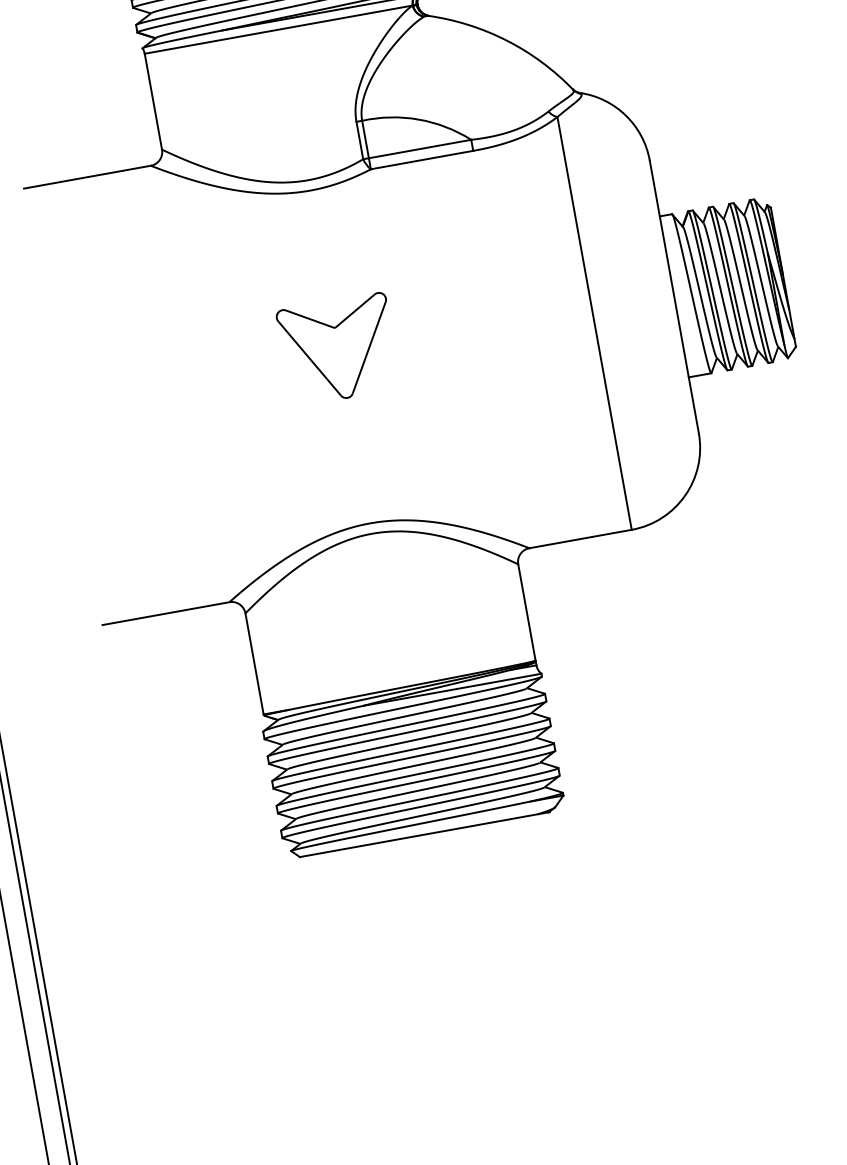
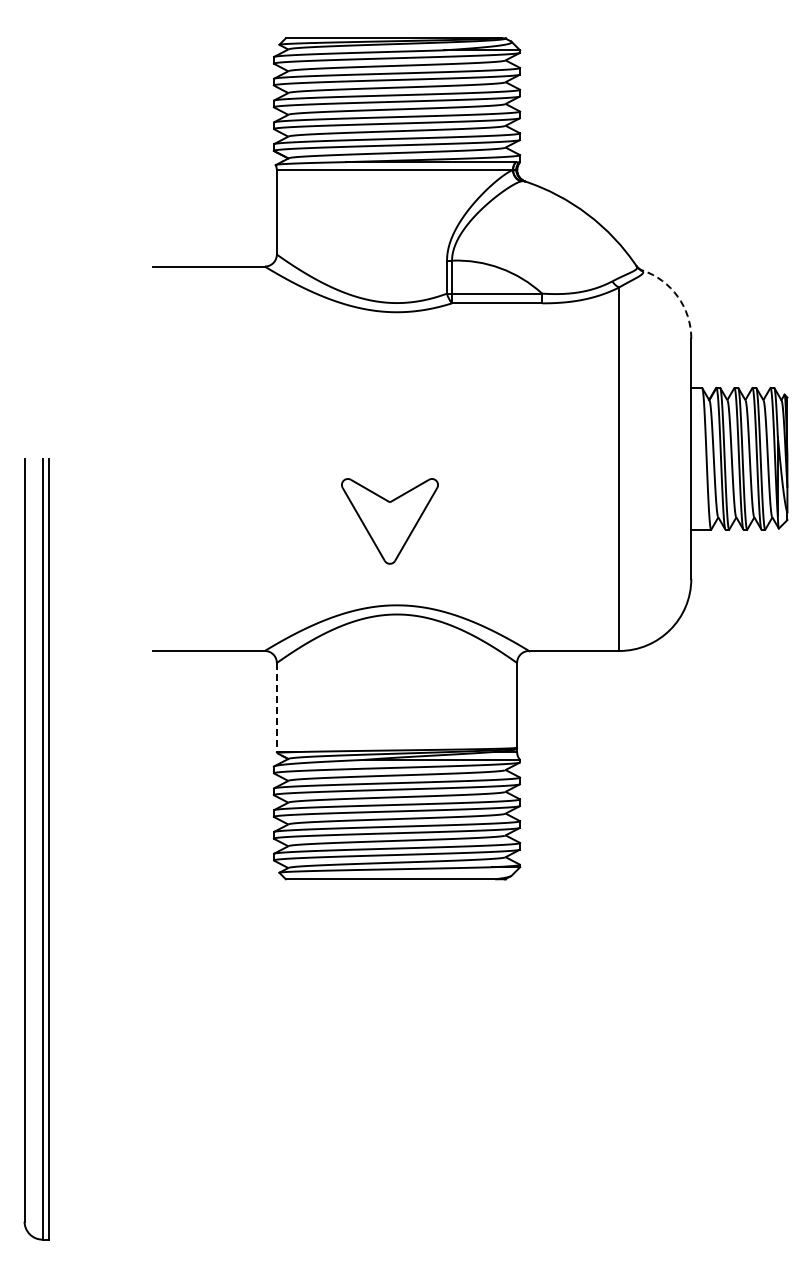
arc: (625, 115) -> (677, 296), solid -> dashed
part: (338, 349) -> (389, 521), moved
line: (254, 665) -> (276, 708), solid -> dashed

